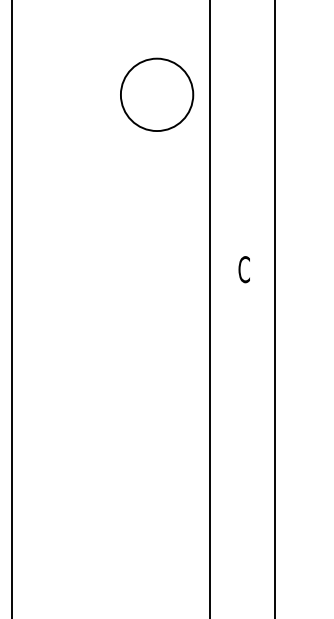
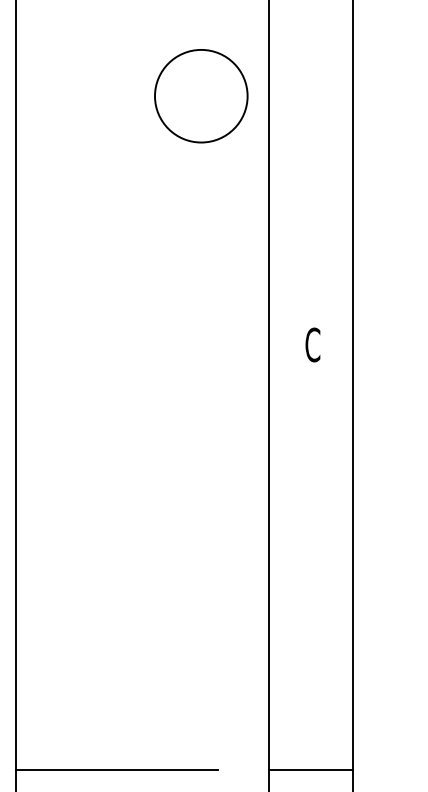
circle: (157, 95) -> (201, 96), moved
line: (91, 601) -> (117, 769), added
line: (242, 601) -> (310, 769), added

